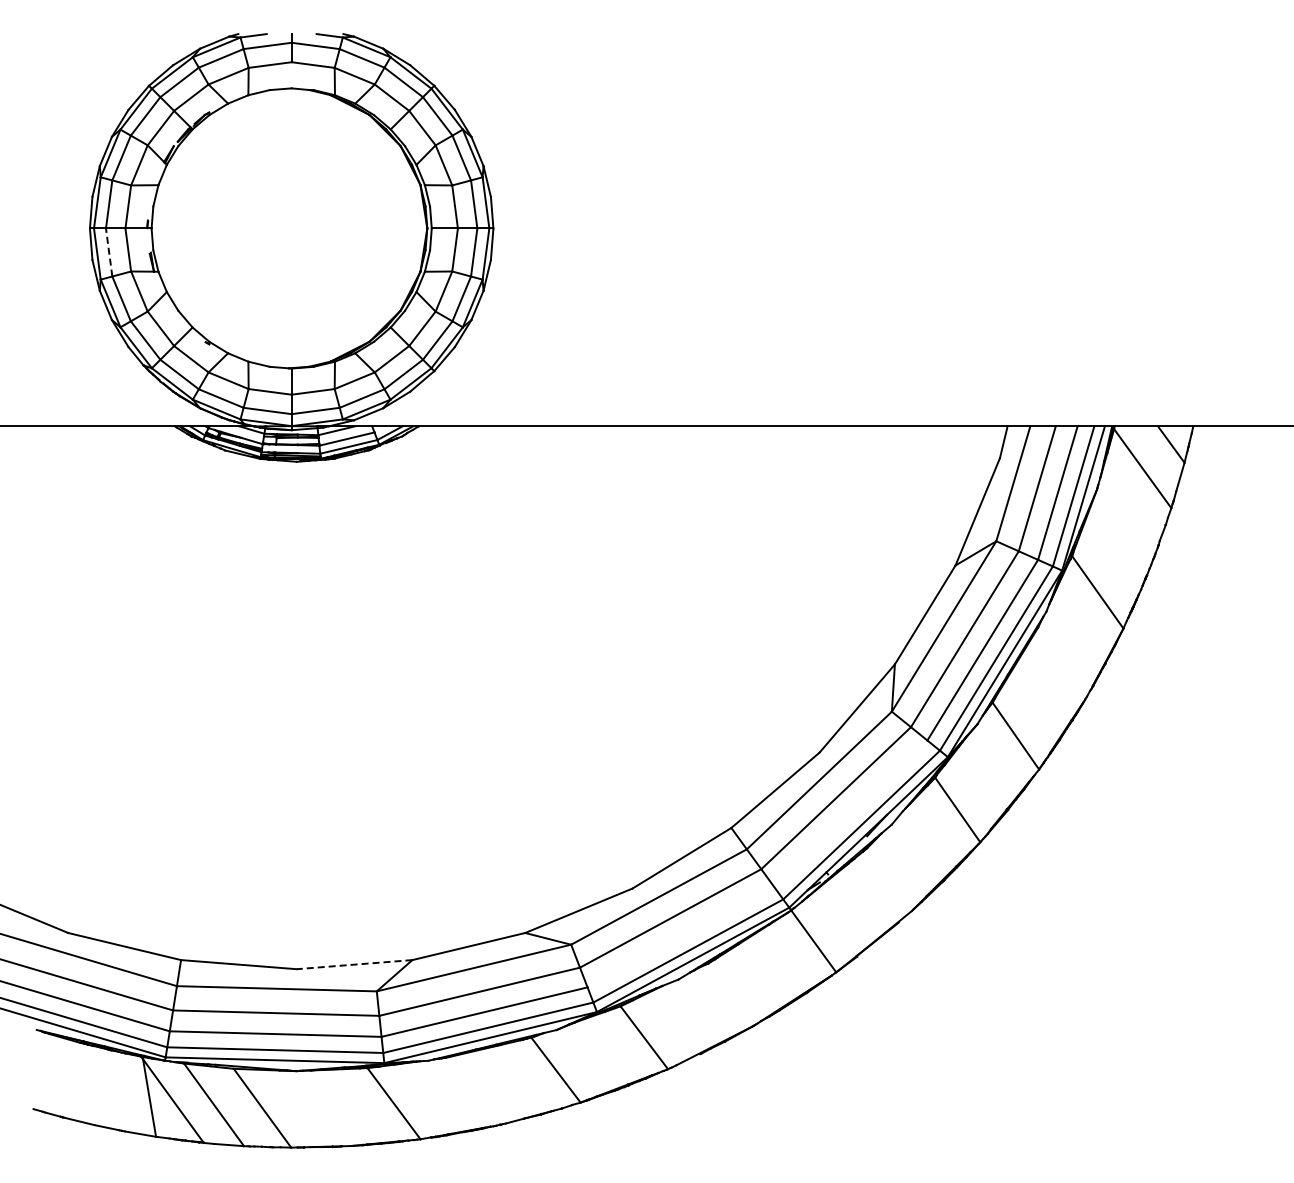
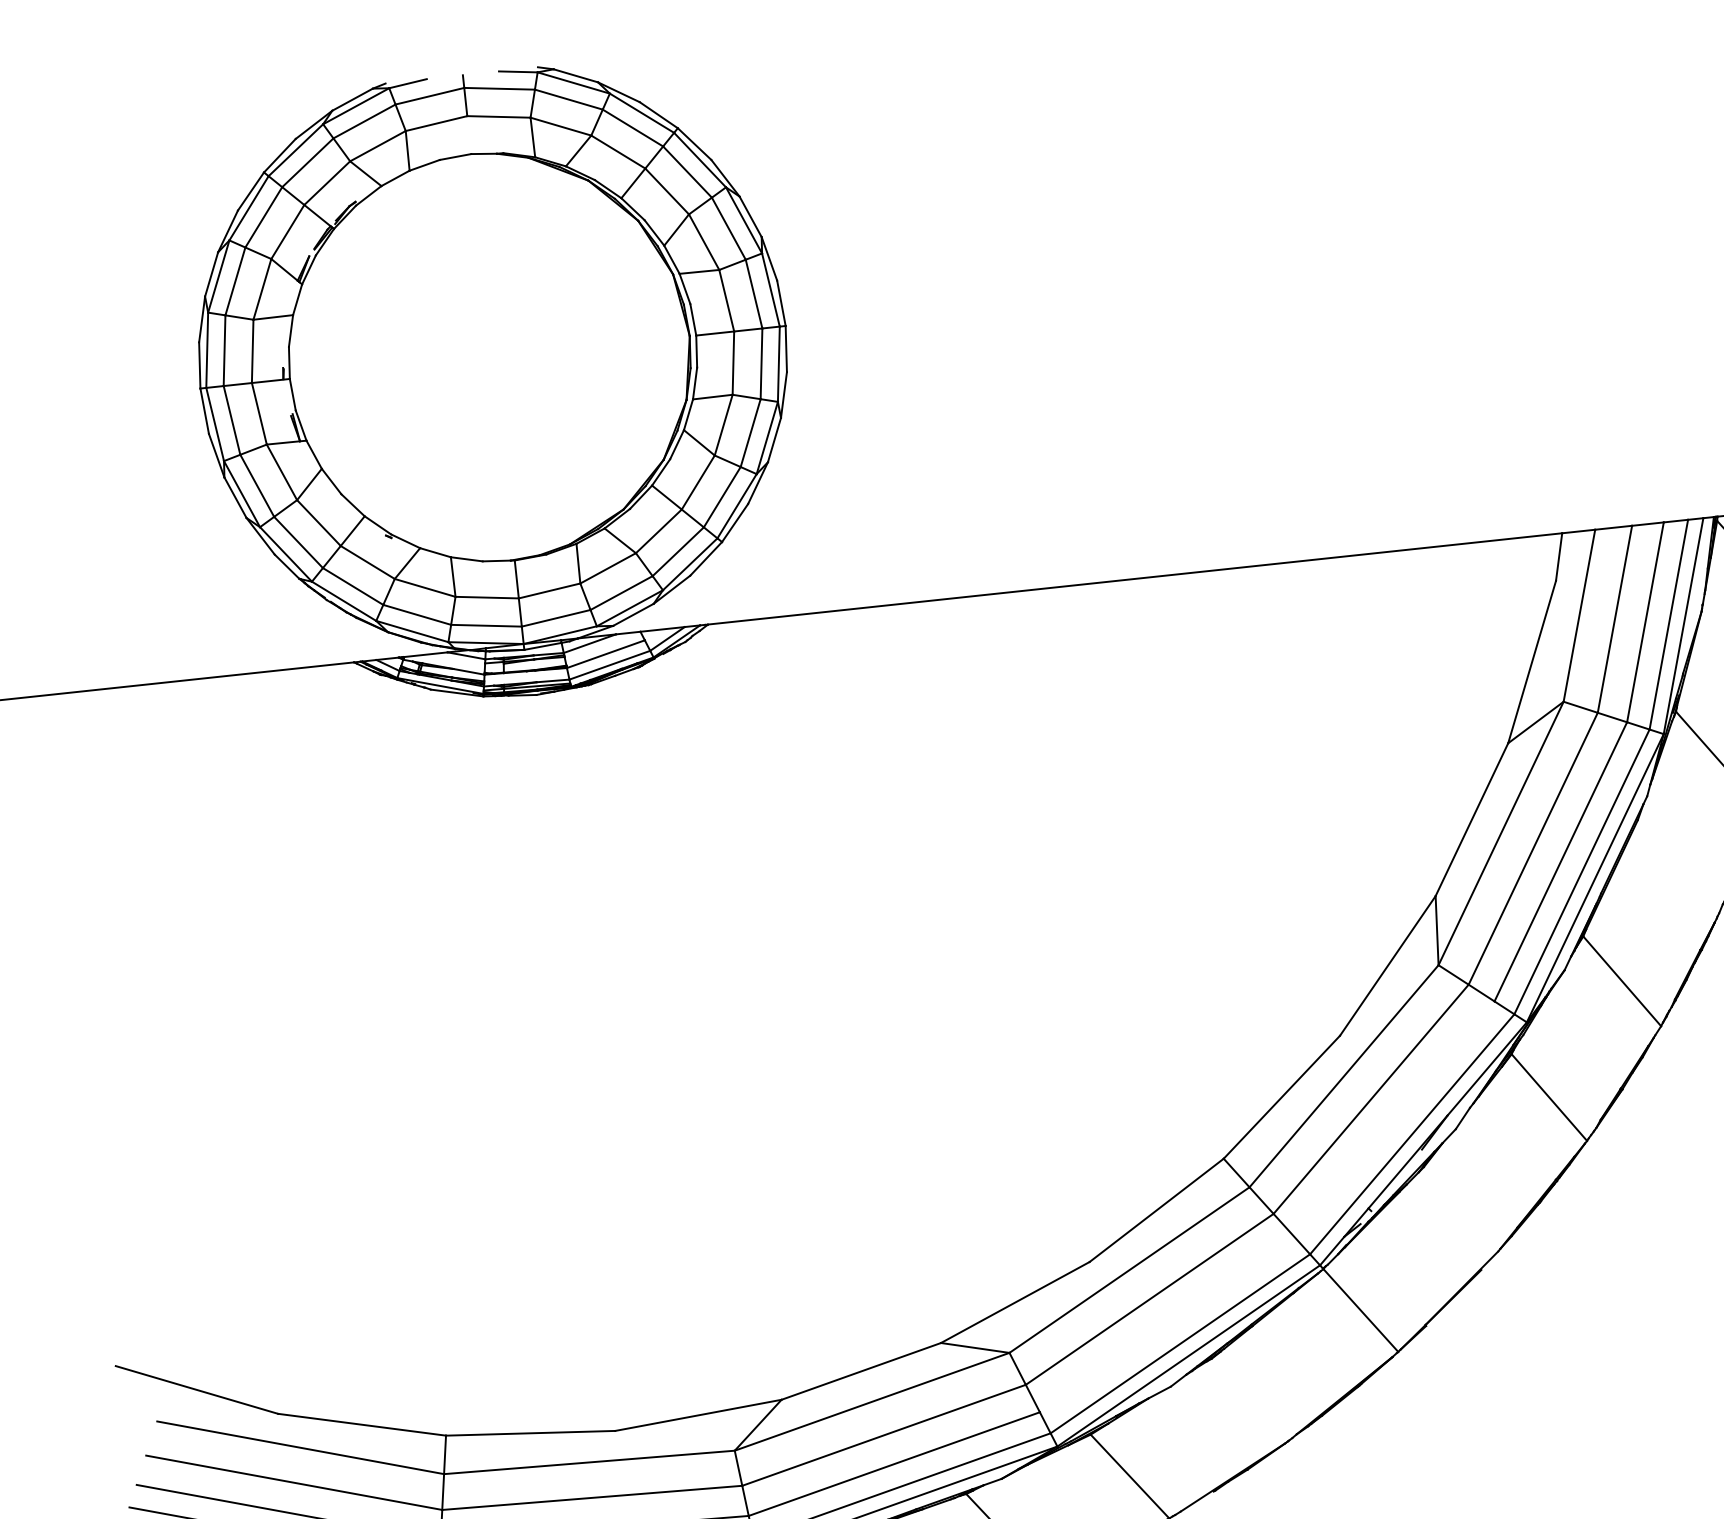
line: (109, 252) -> (232, 420), dashed -> solid
line: (354, 964) -> (698, 1415), dashed -> solid

